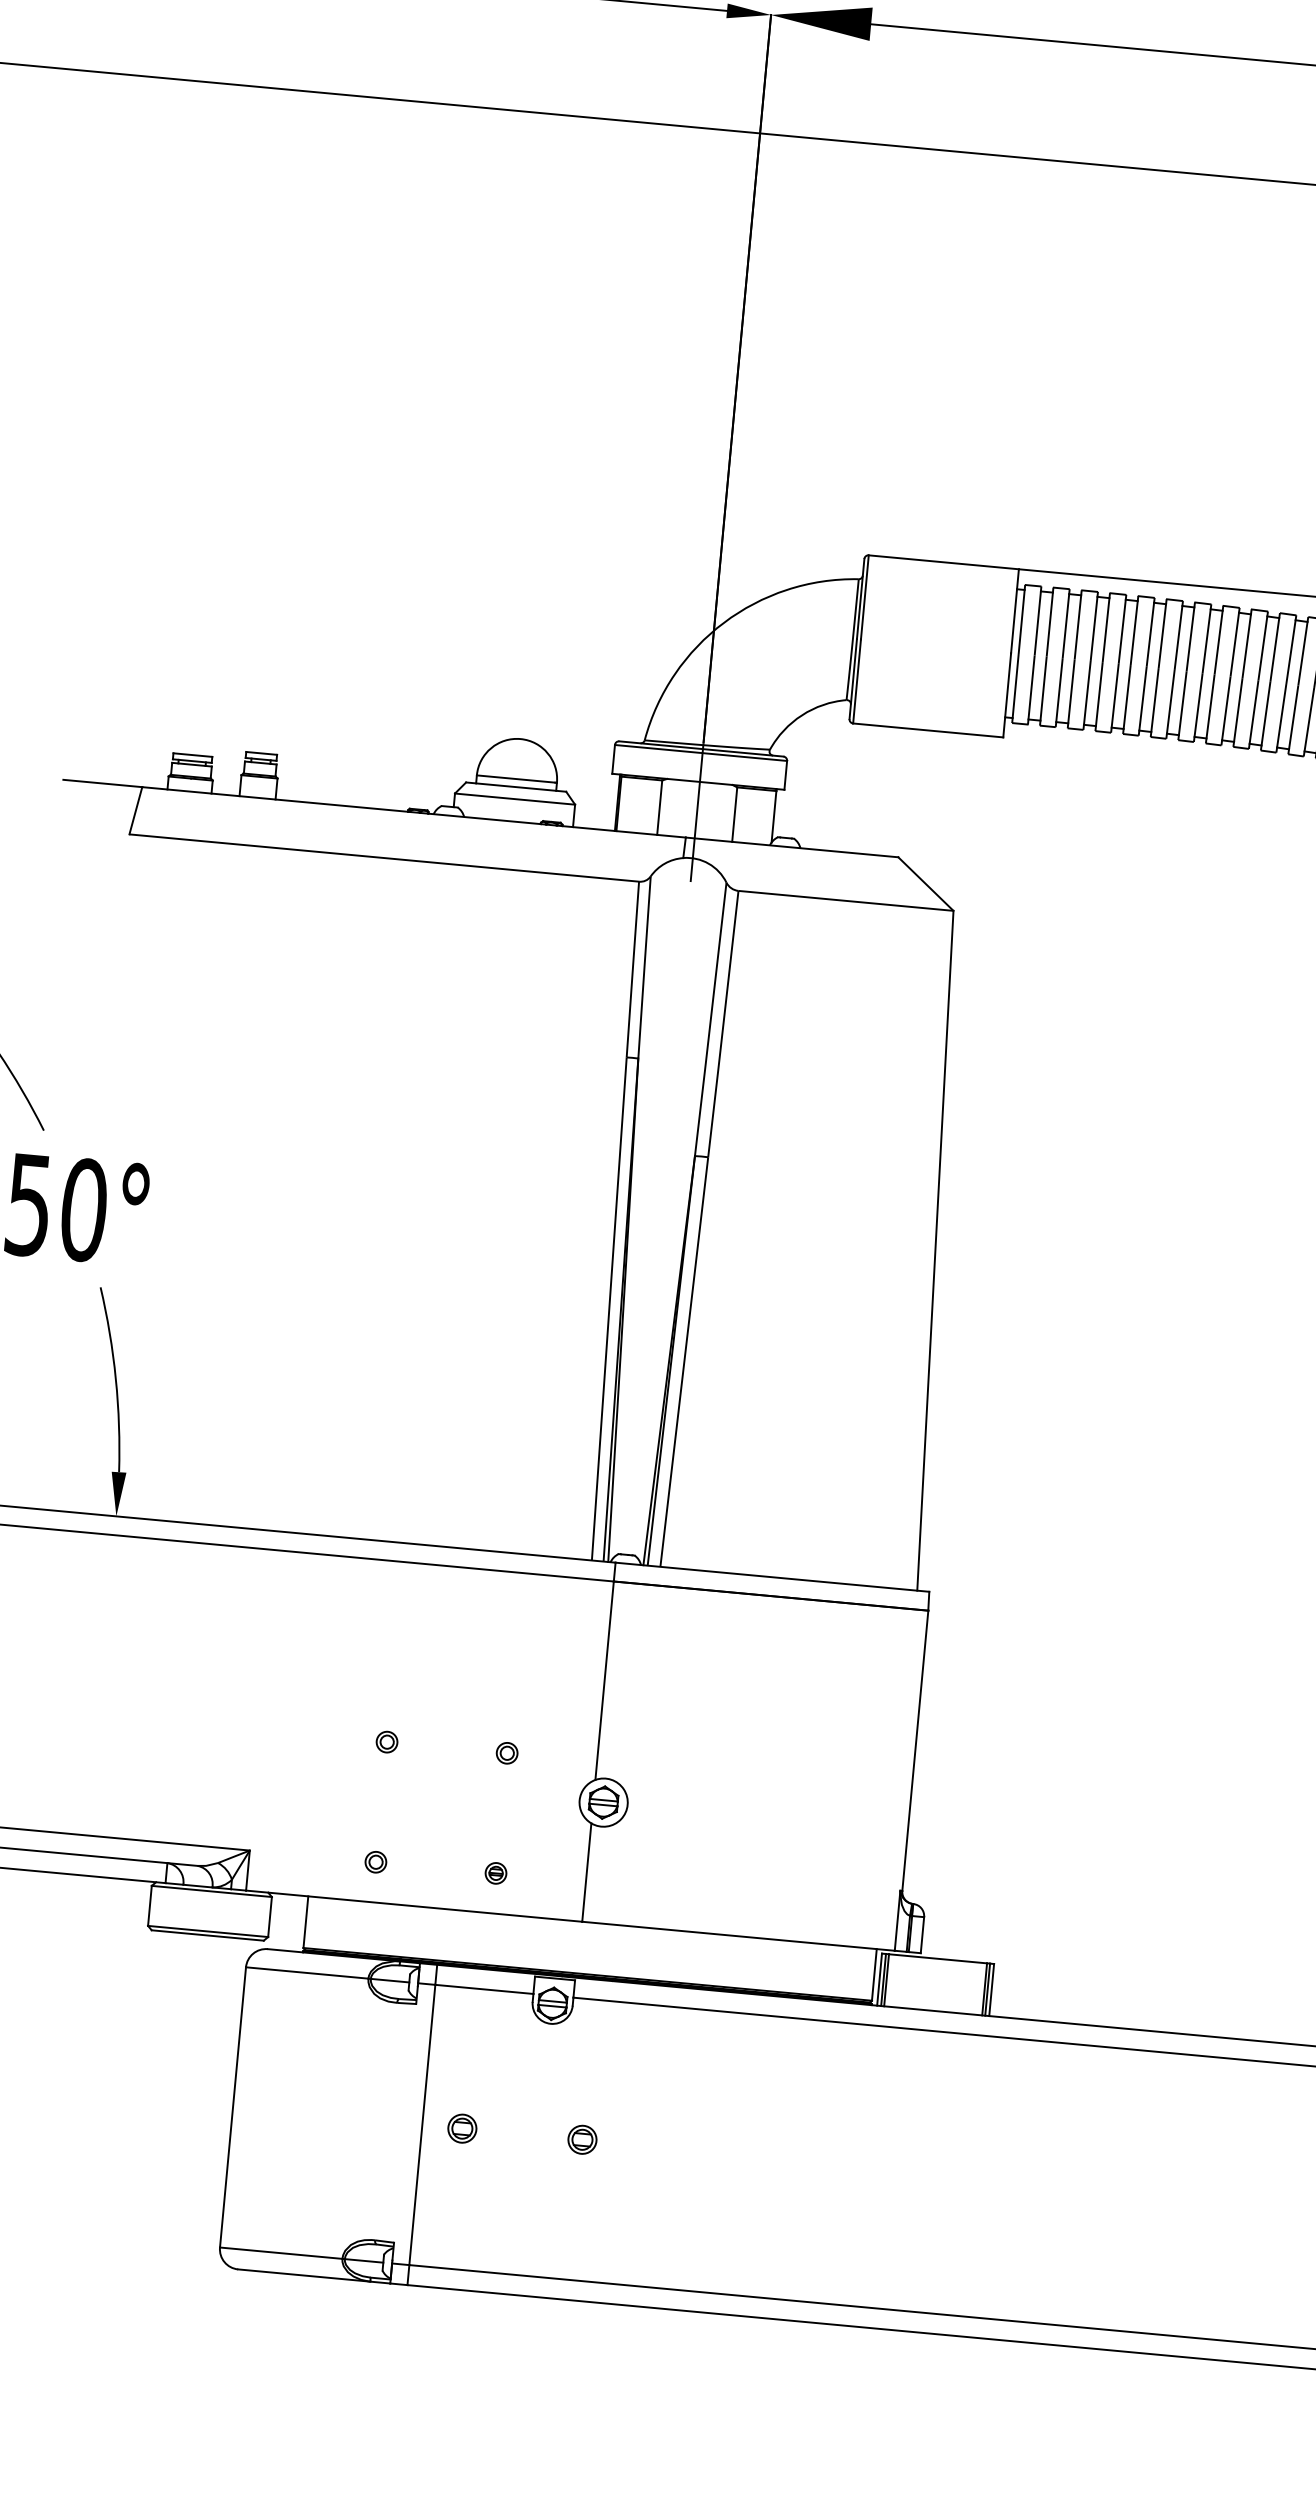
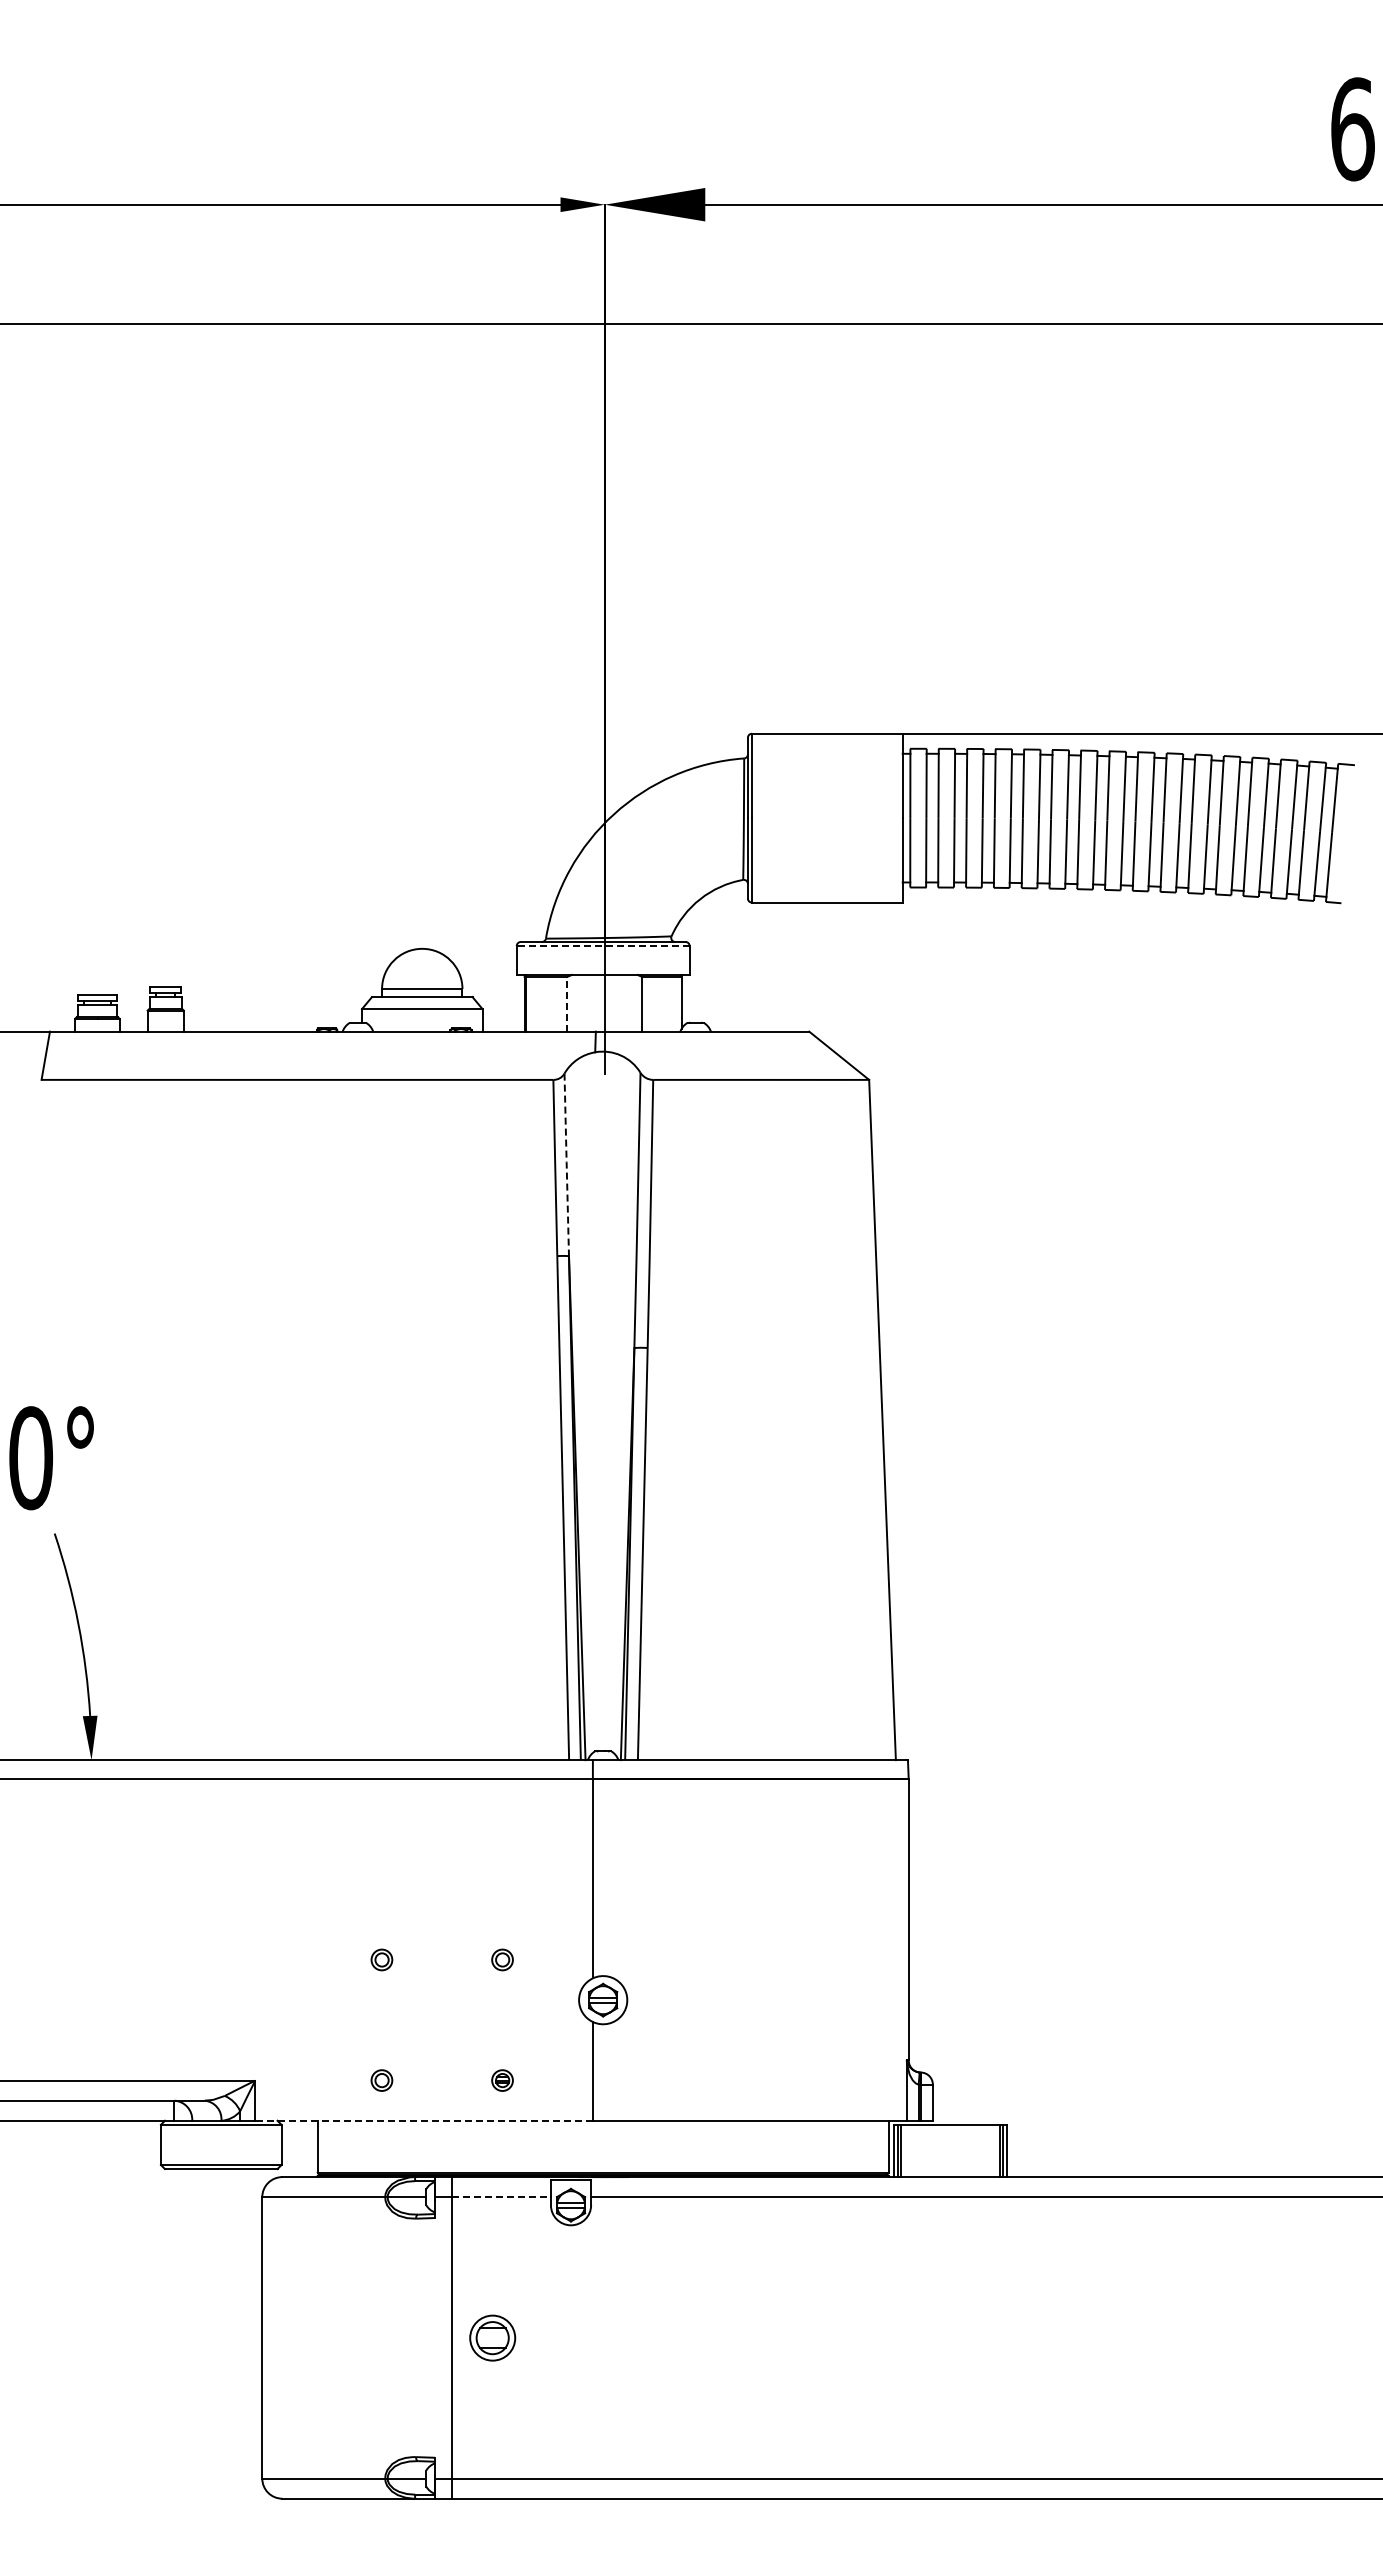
line: (700, 753) -> (602, 946), solid -> dashed
line: (660, 806) -> (567, 1003), solid -> dashed
line: (644, 967) -> (566, 1164), solid -> dashed
line: (414, 1905) -> (424, 2120), solid -> dashed
line: (485, 1989) -> (502, 2197), solid -> dashed
part: (462, 2128) -> (492, 2337), size x1.6
part: (582, 2139) -> (613, 2337), removed

